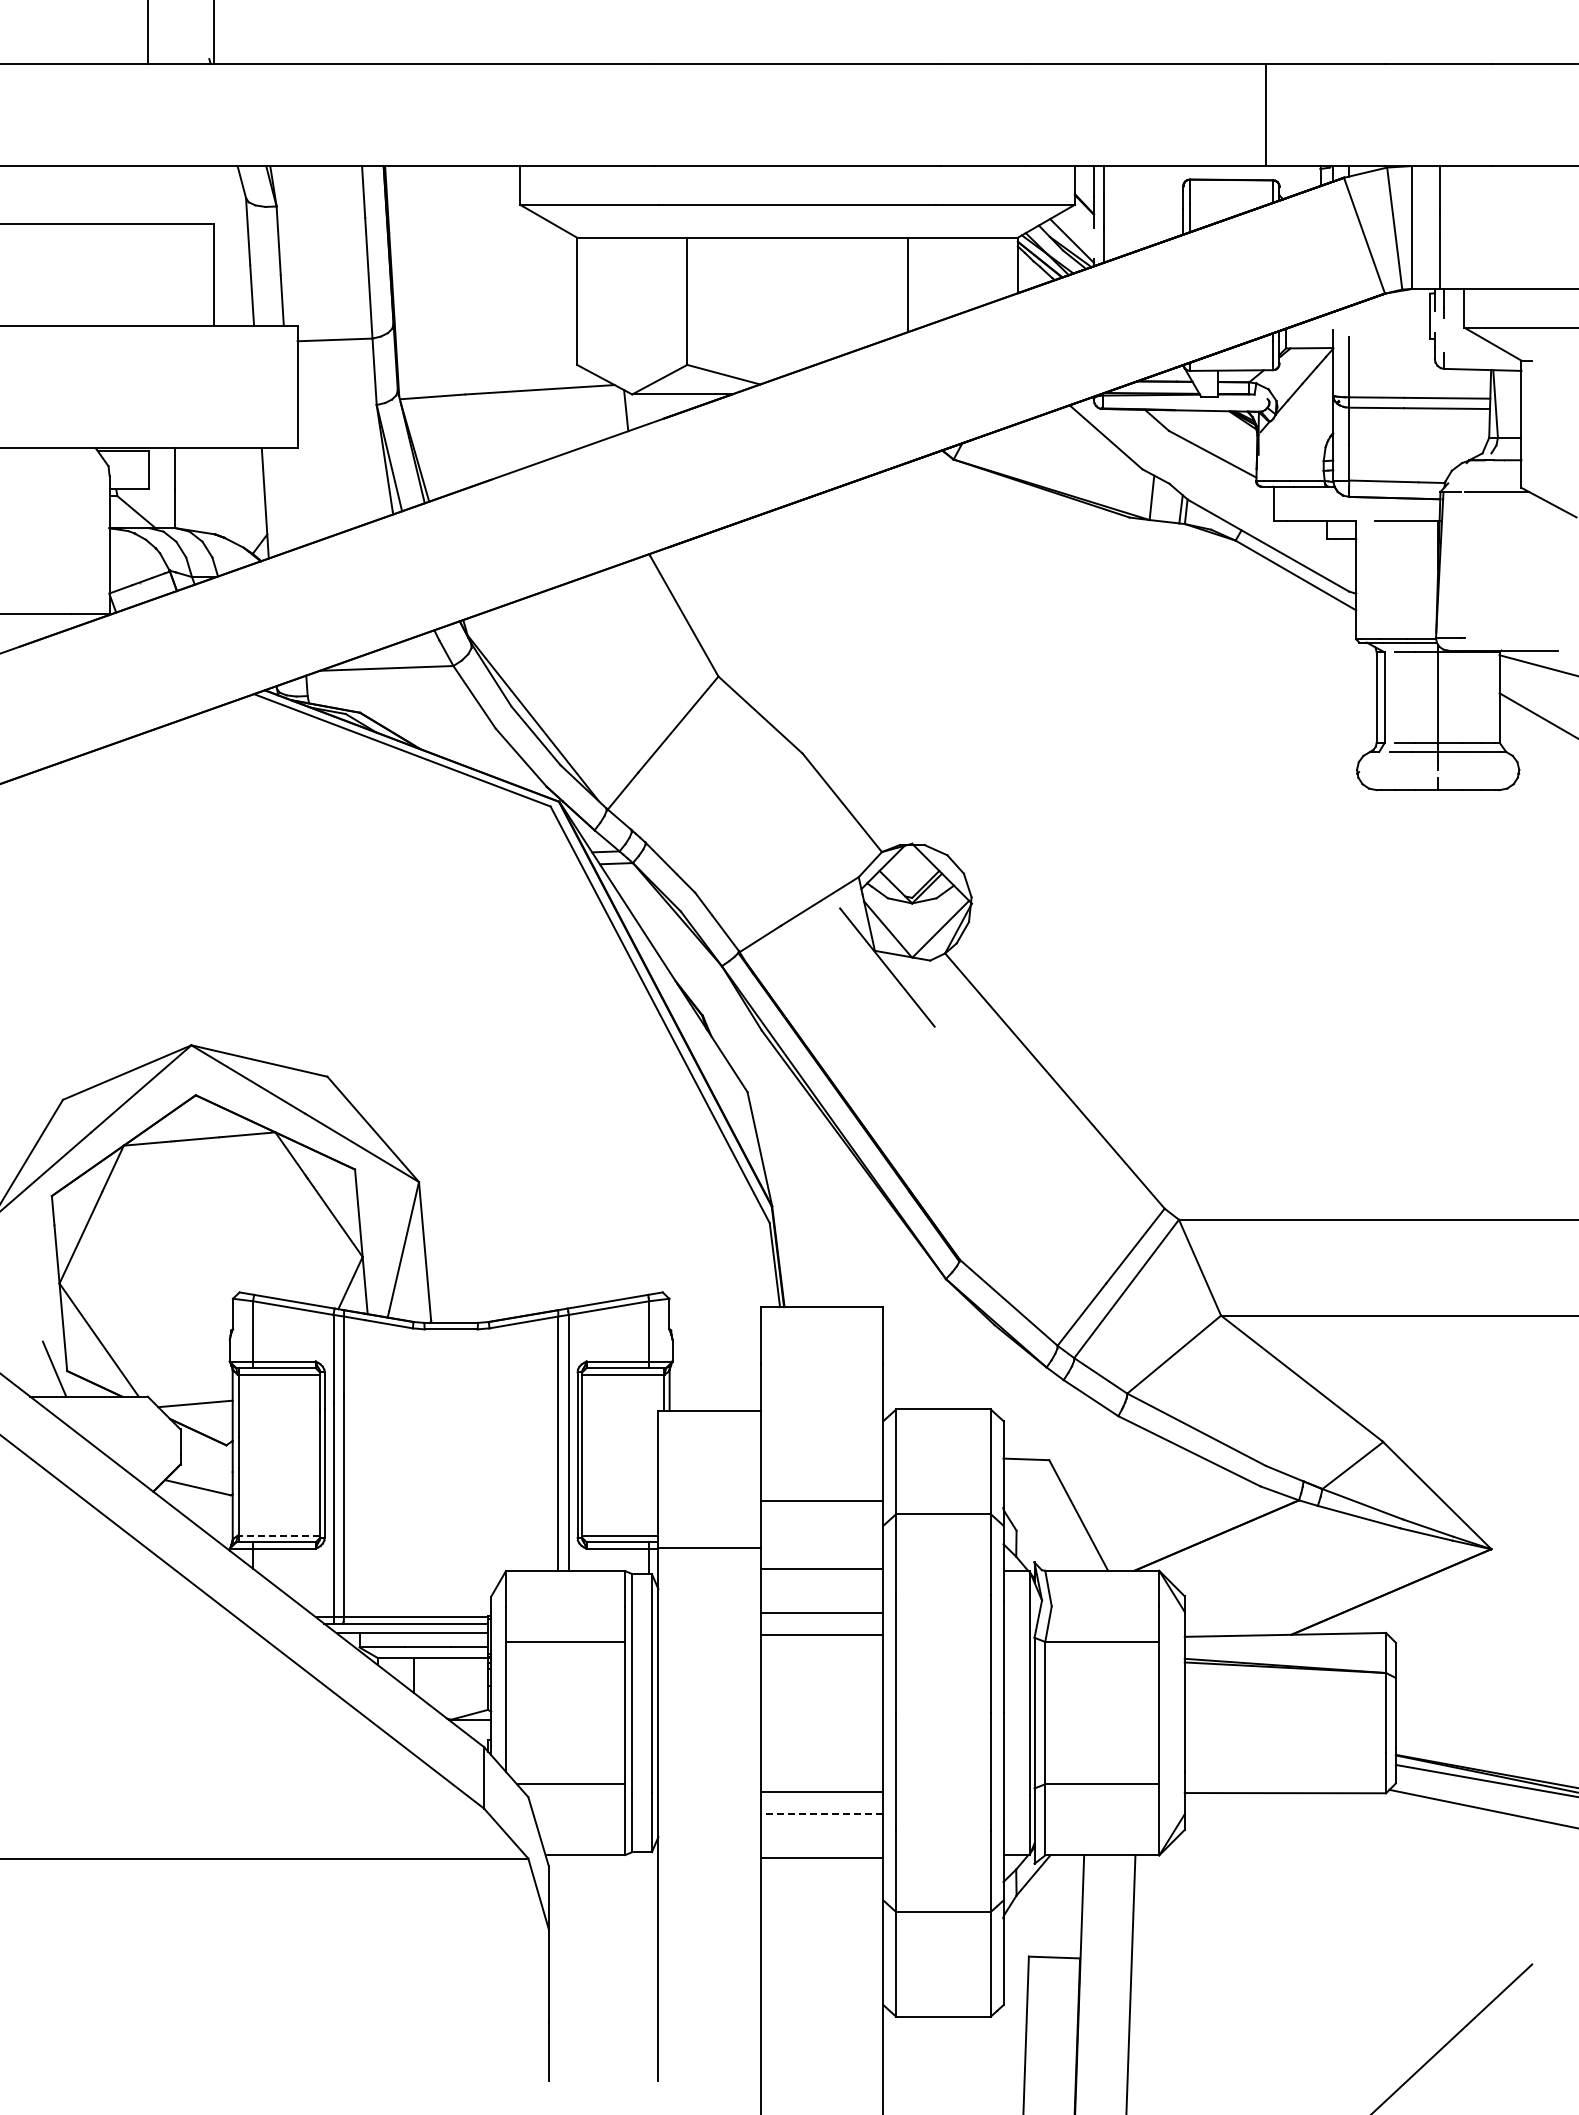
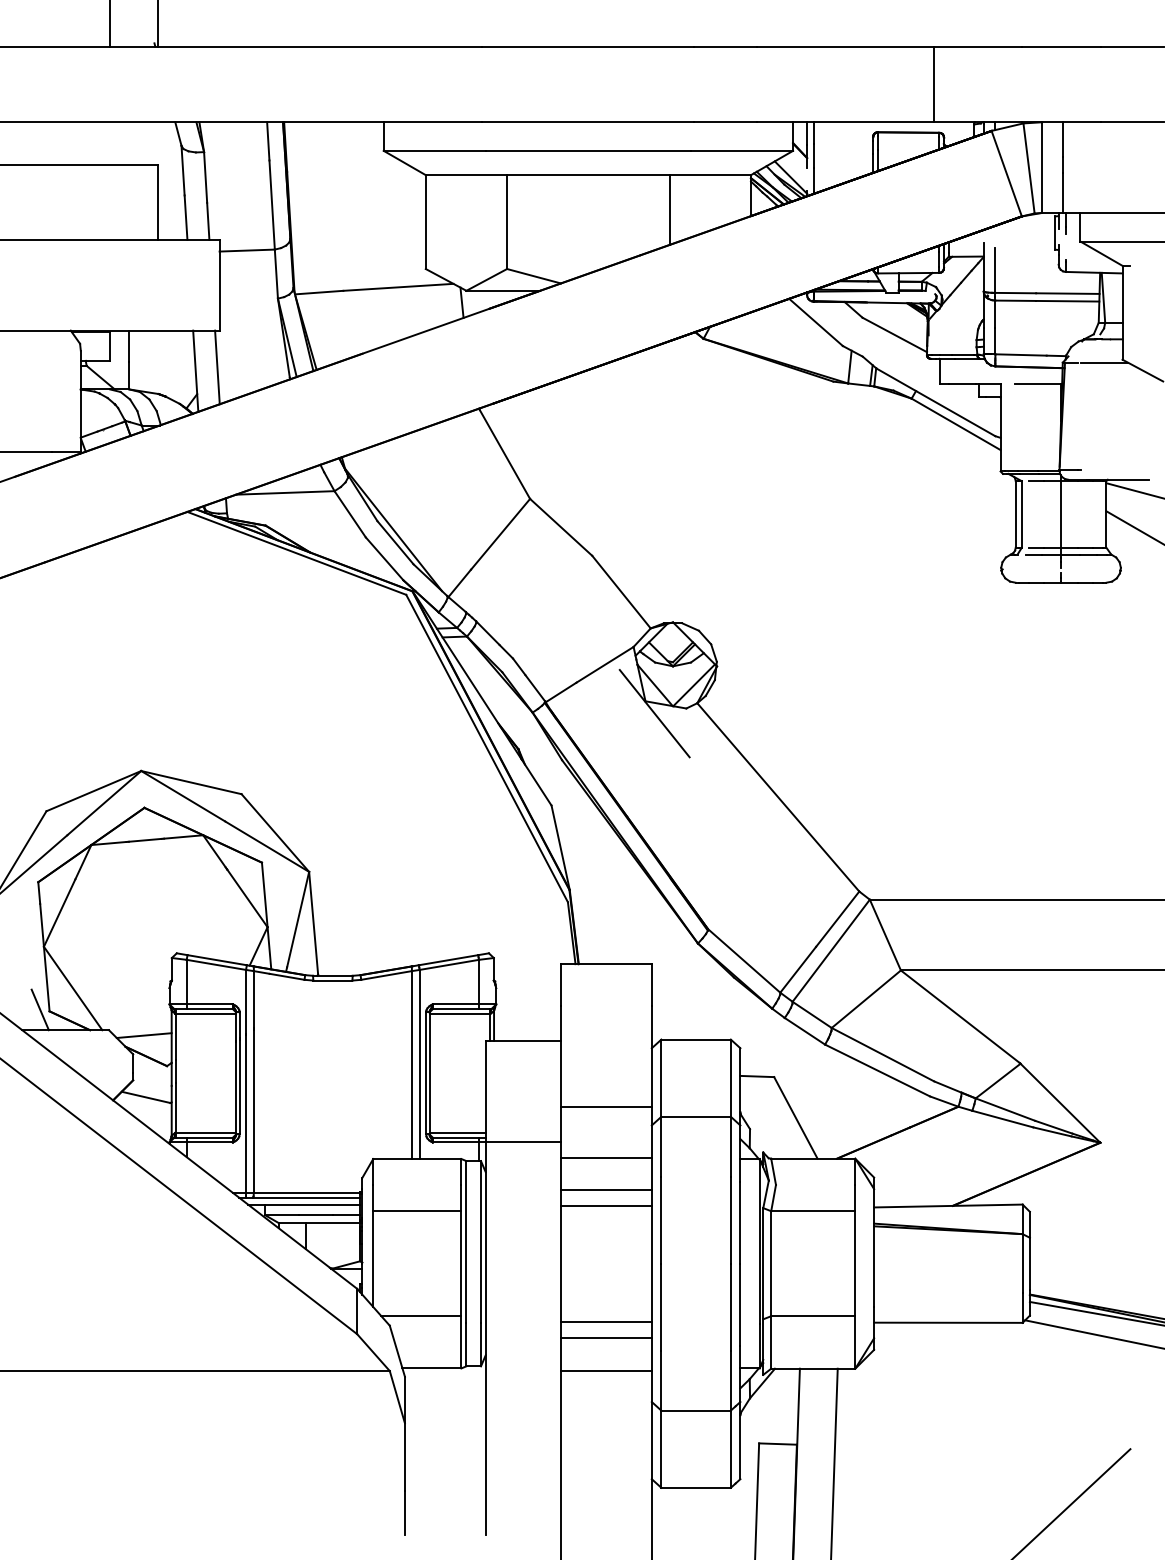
line: (294, 498) -> (217, 367), added
line: (279, 1535) -> (206, 1132), dashed -> solid
line: (821, 1814) -> (606, 1338), dashed -> solid

